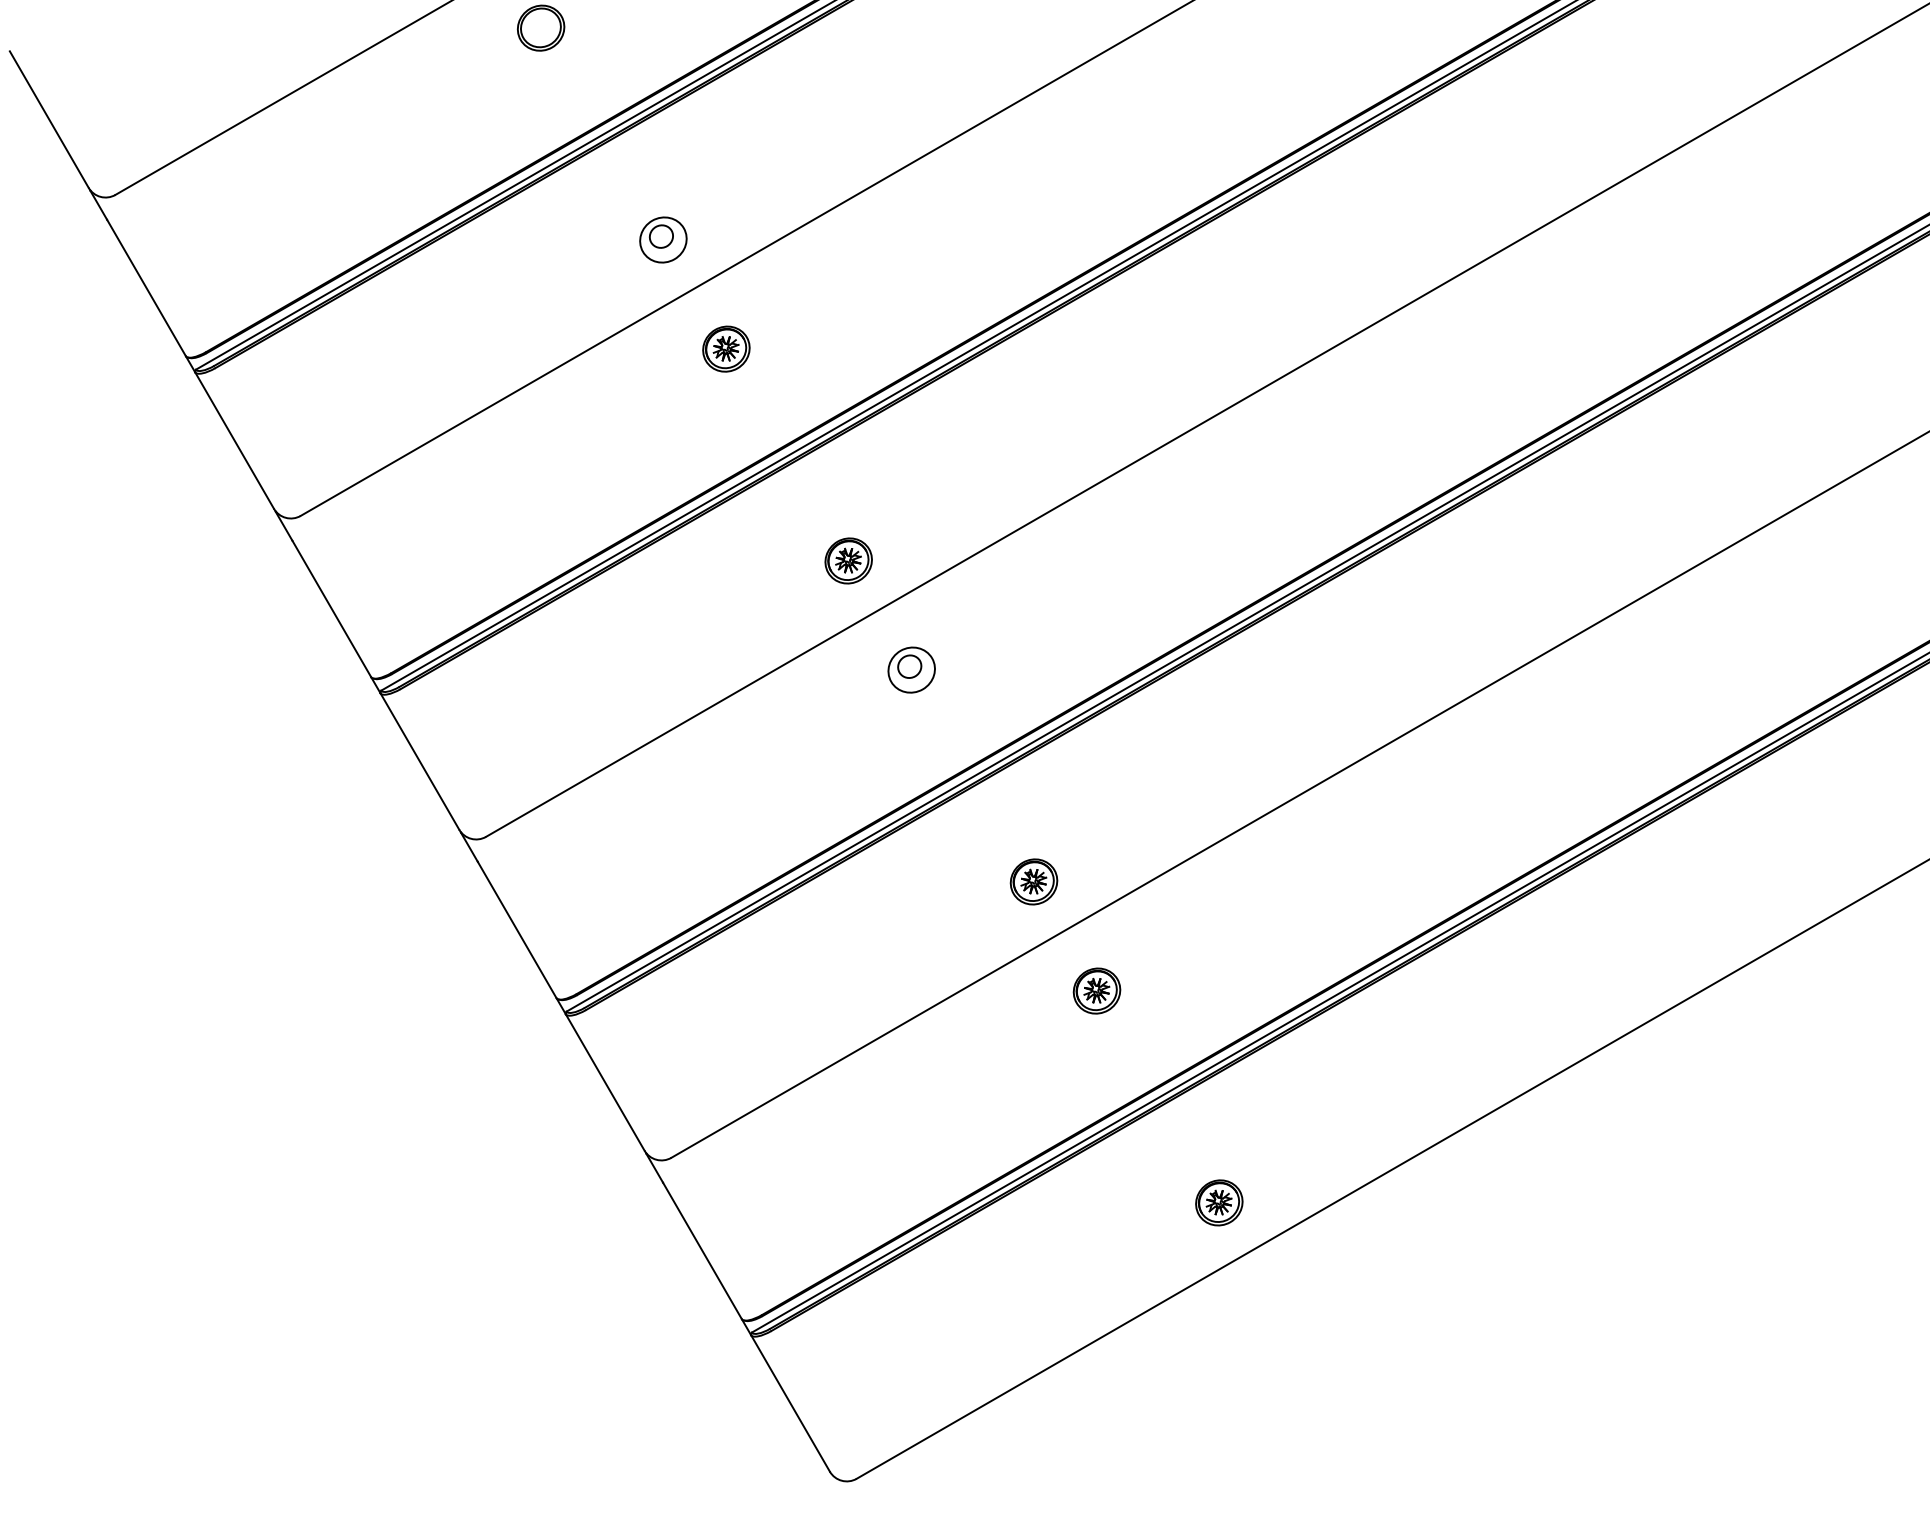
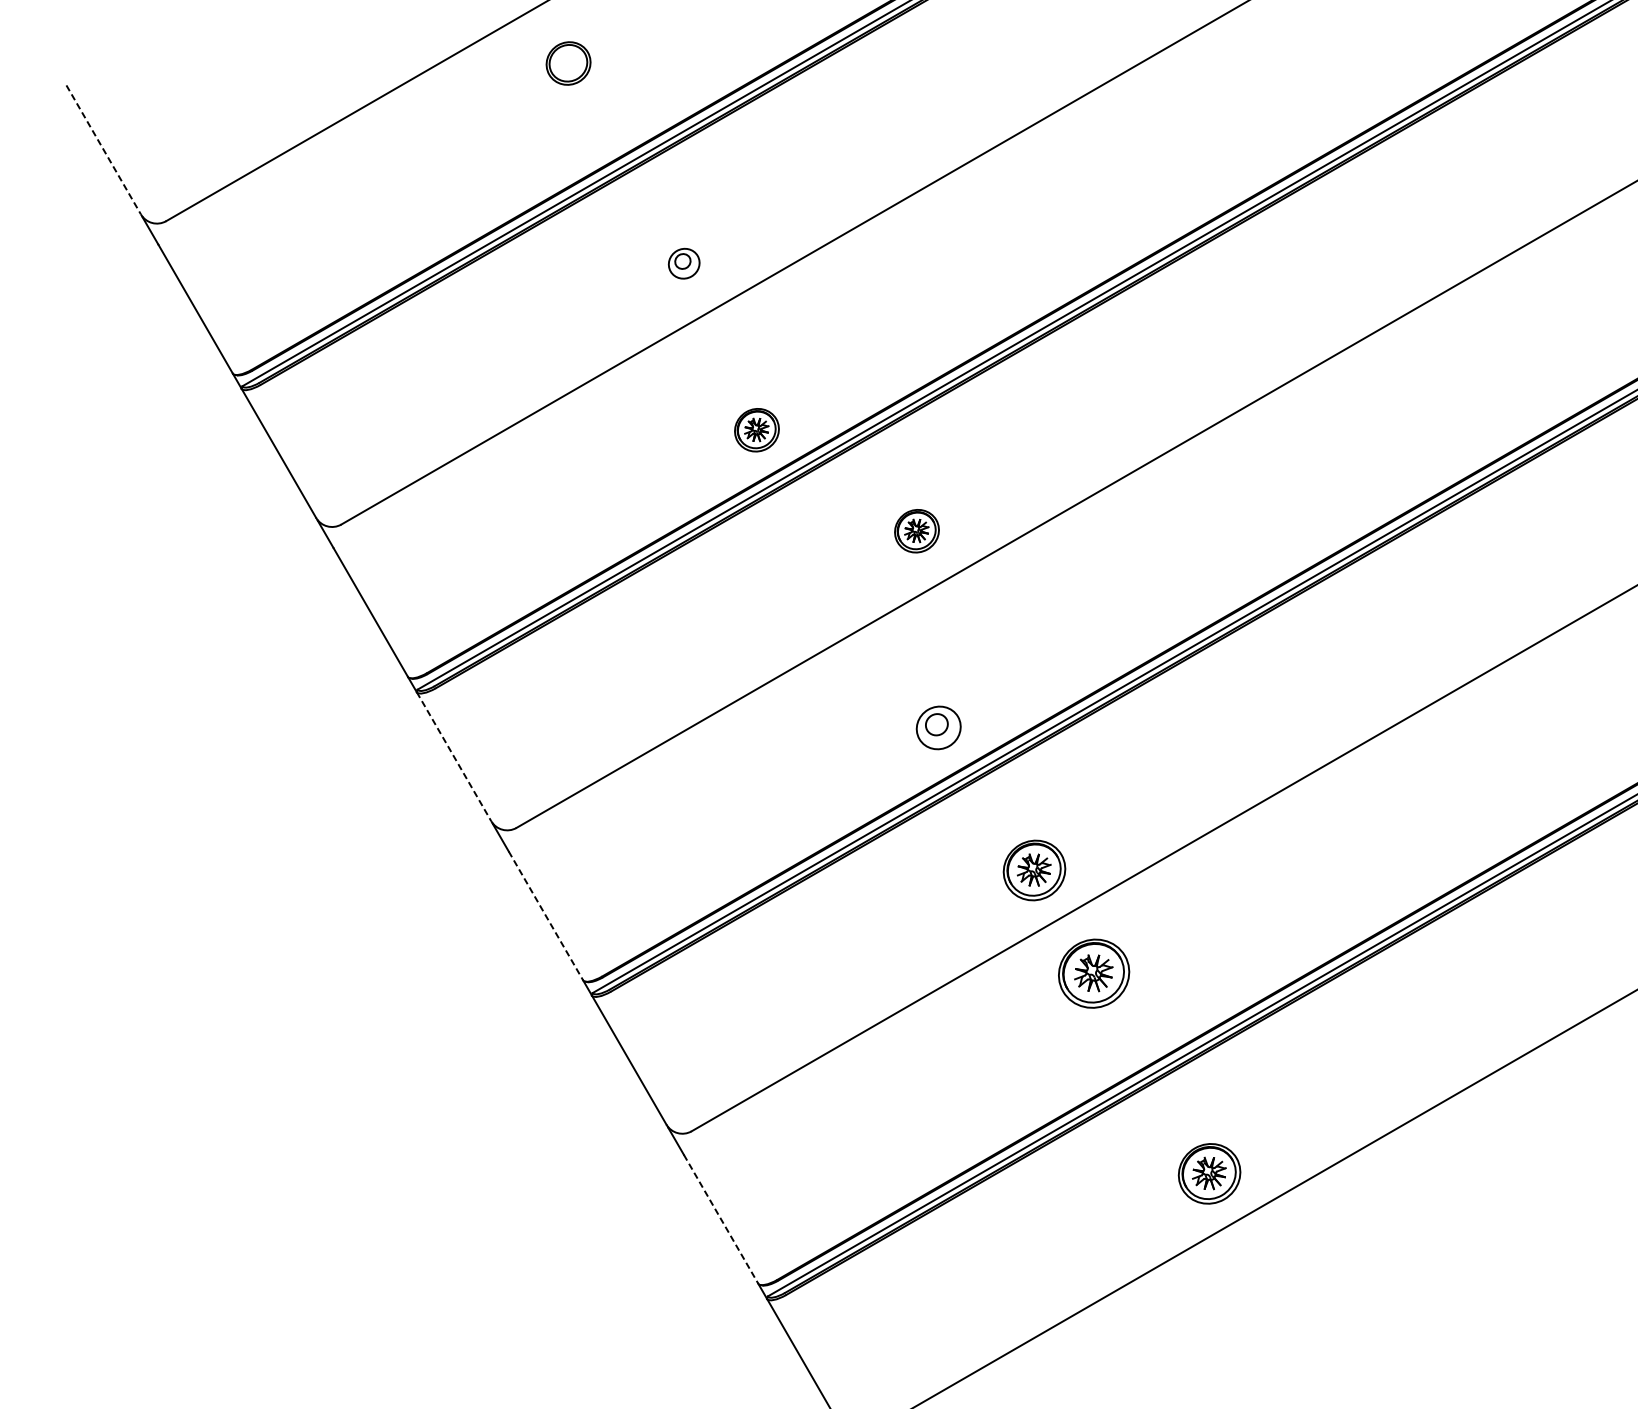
line: (49, 119) -> (103, 149), solid -> dashed
part: (663, 239) -> (684, 263), size x0.7
part: (726, 348) -> (757, 429), moved
part: (848, 560) -> (916, 530), moved
part: (911, 669) -> (938, 727), moved
line: (419, 761) -> (453, 756), solid -> dashed
part: (1033, 881) -> (1034, 870), size x1.4
line: (517, 929) -> (546, 915), solid -> dashed
part: (1096, 990) -> (1093, 973), size x1.6
part: (1219, 1202) -> (1209, 1173), size x1.4
line: (702, 1250) -> (721, 1218), solid -> dashed

